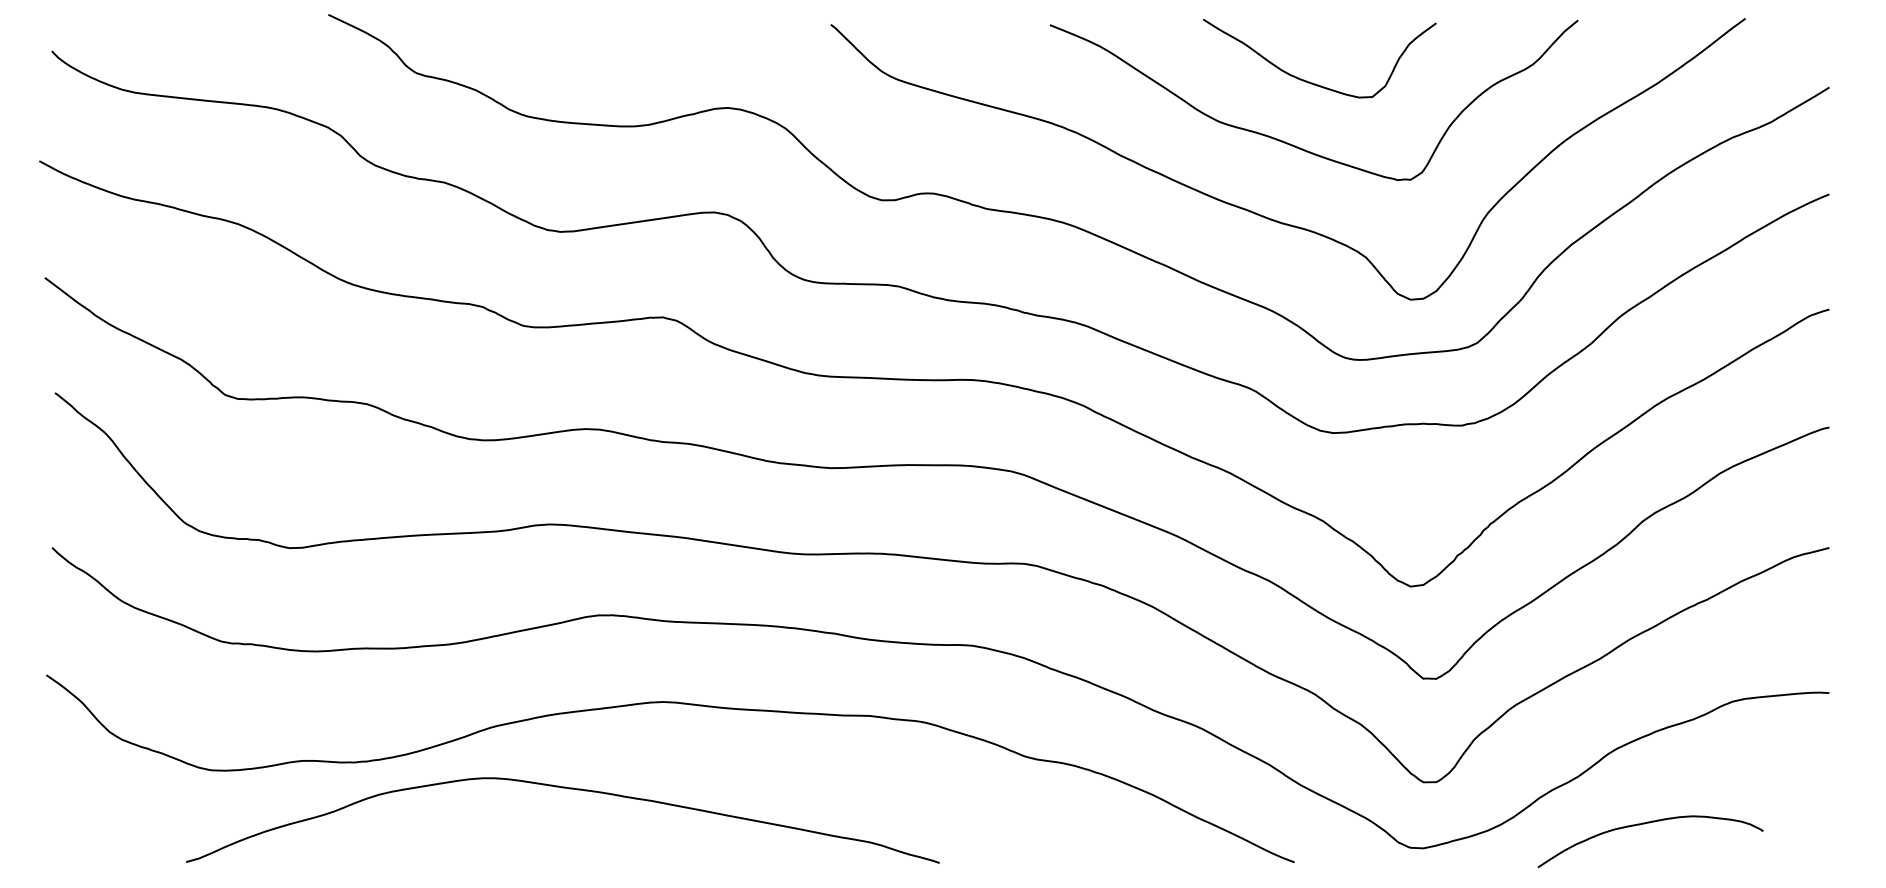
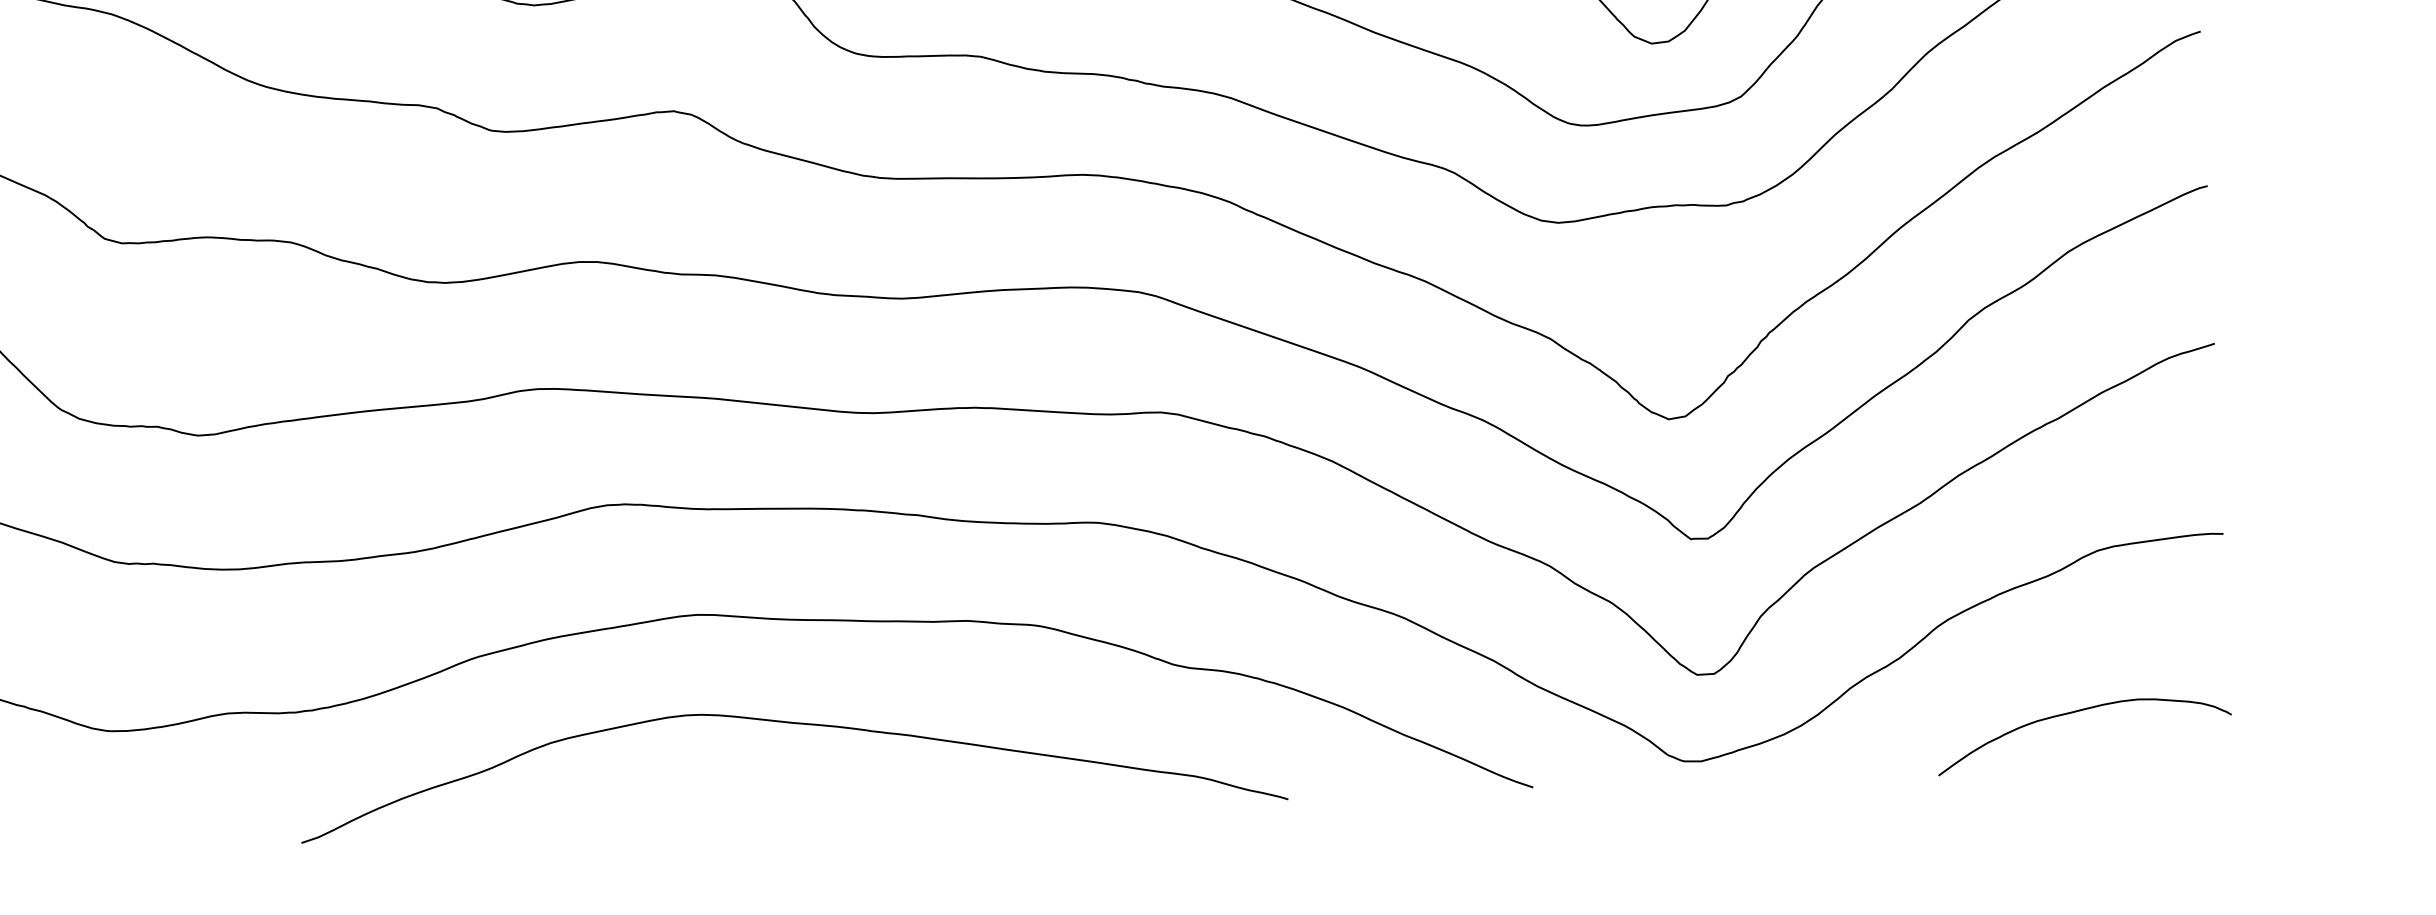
curve: (569, 789) -> (799, 725), moved
curve: (1645, 824) -> (2076, 712), moved

